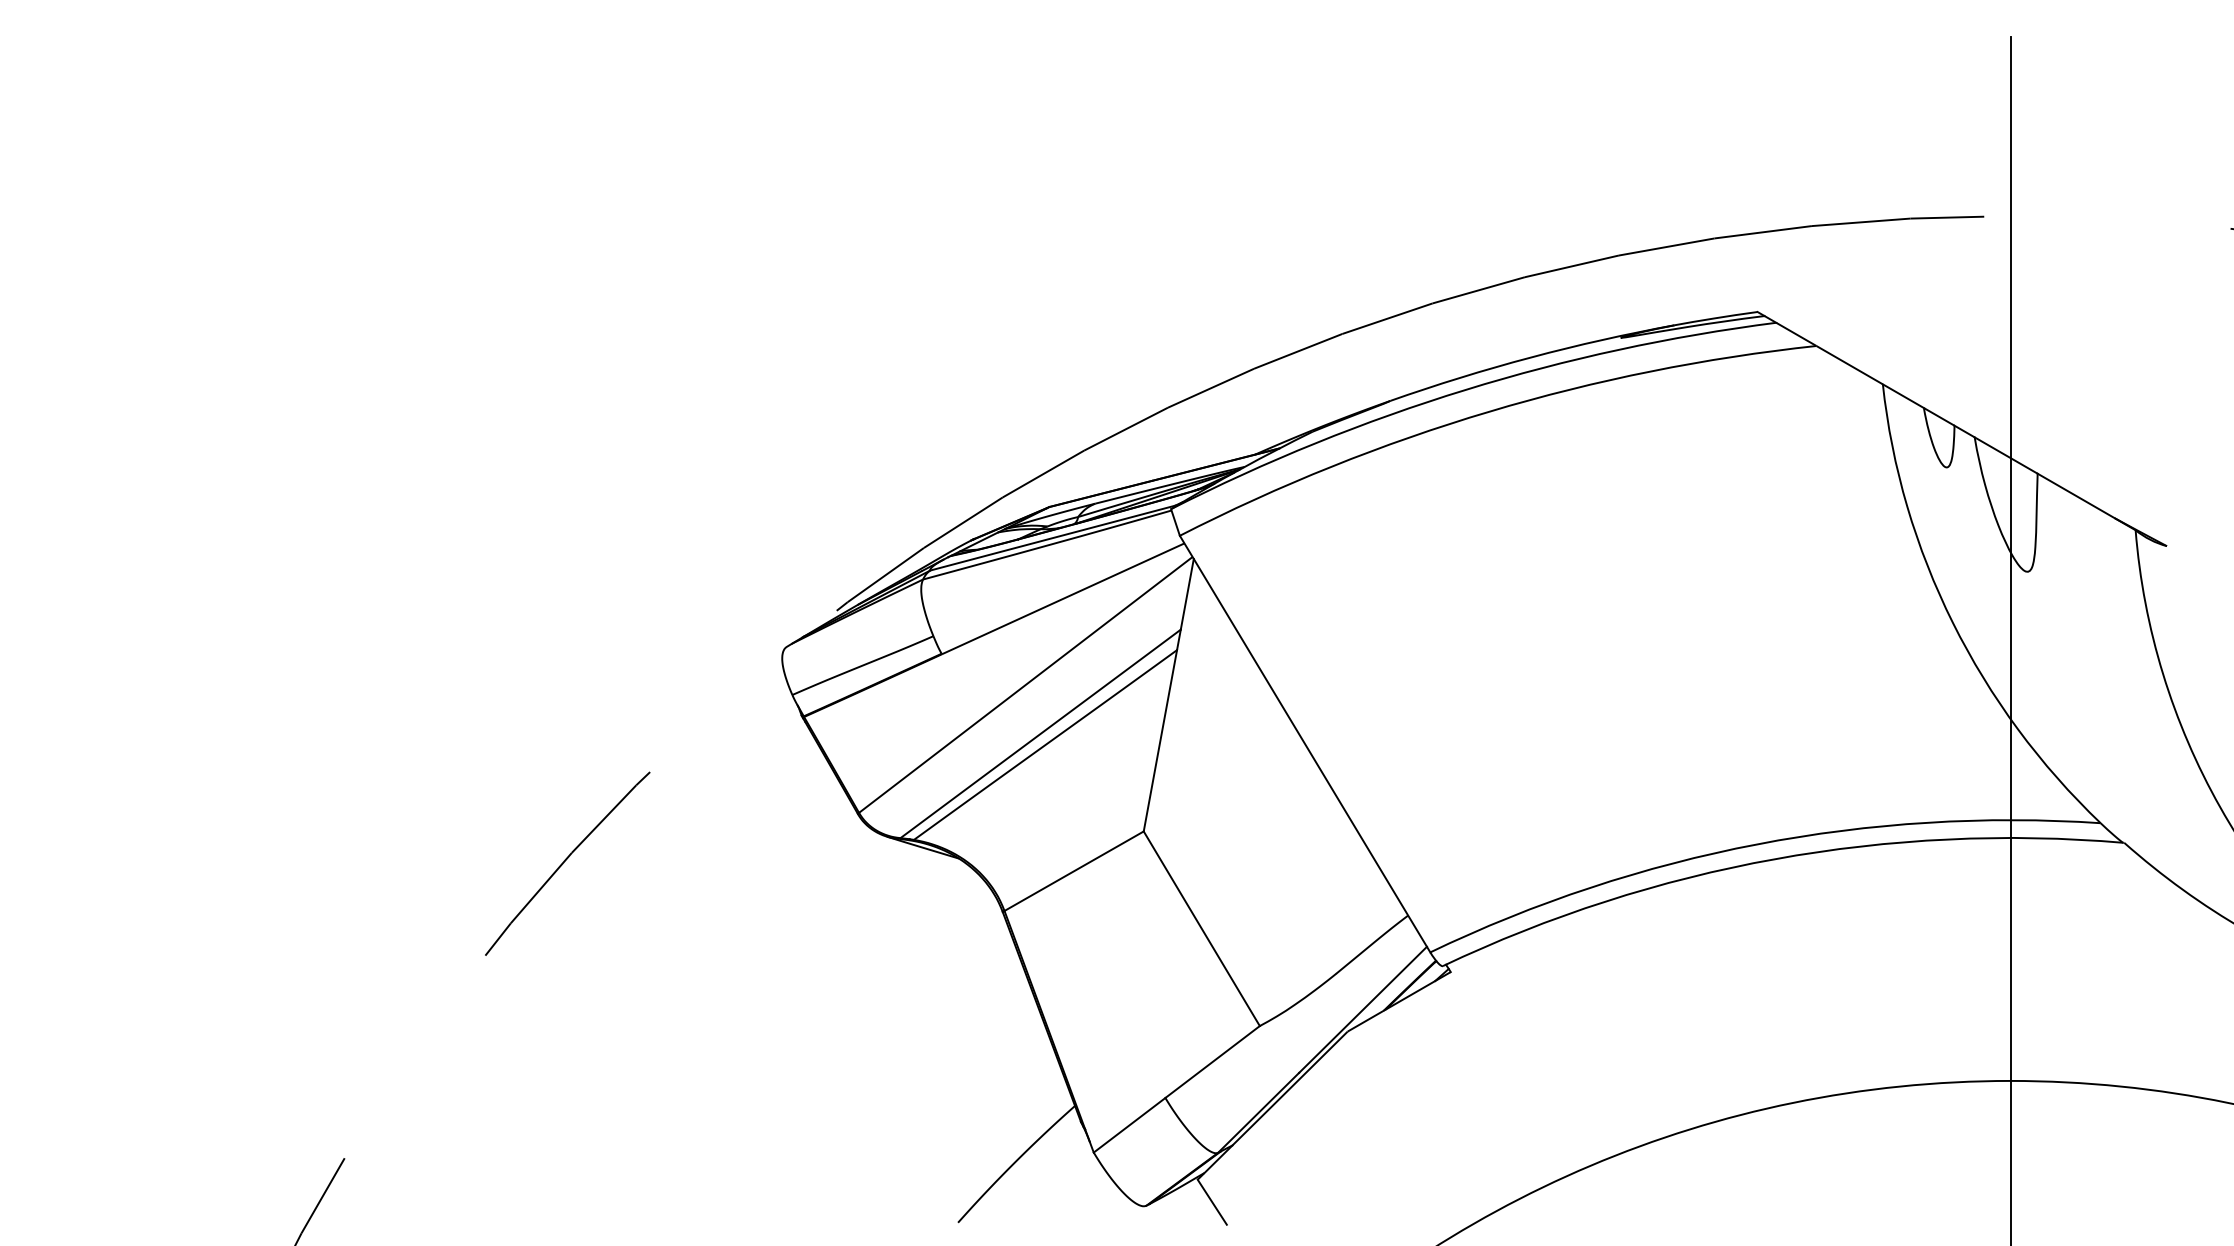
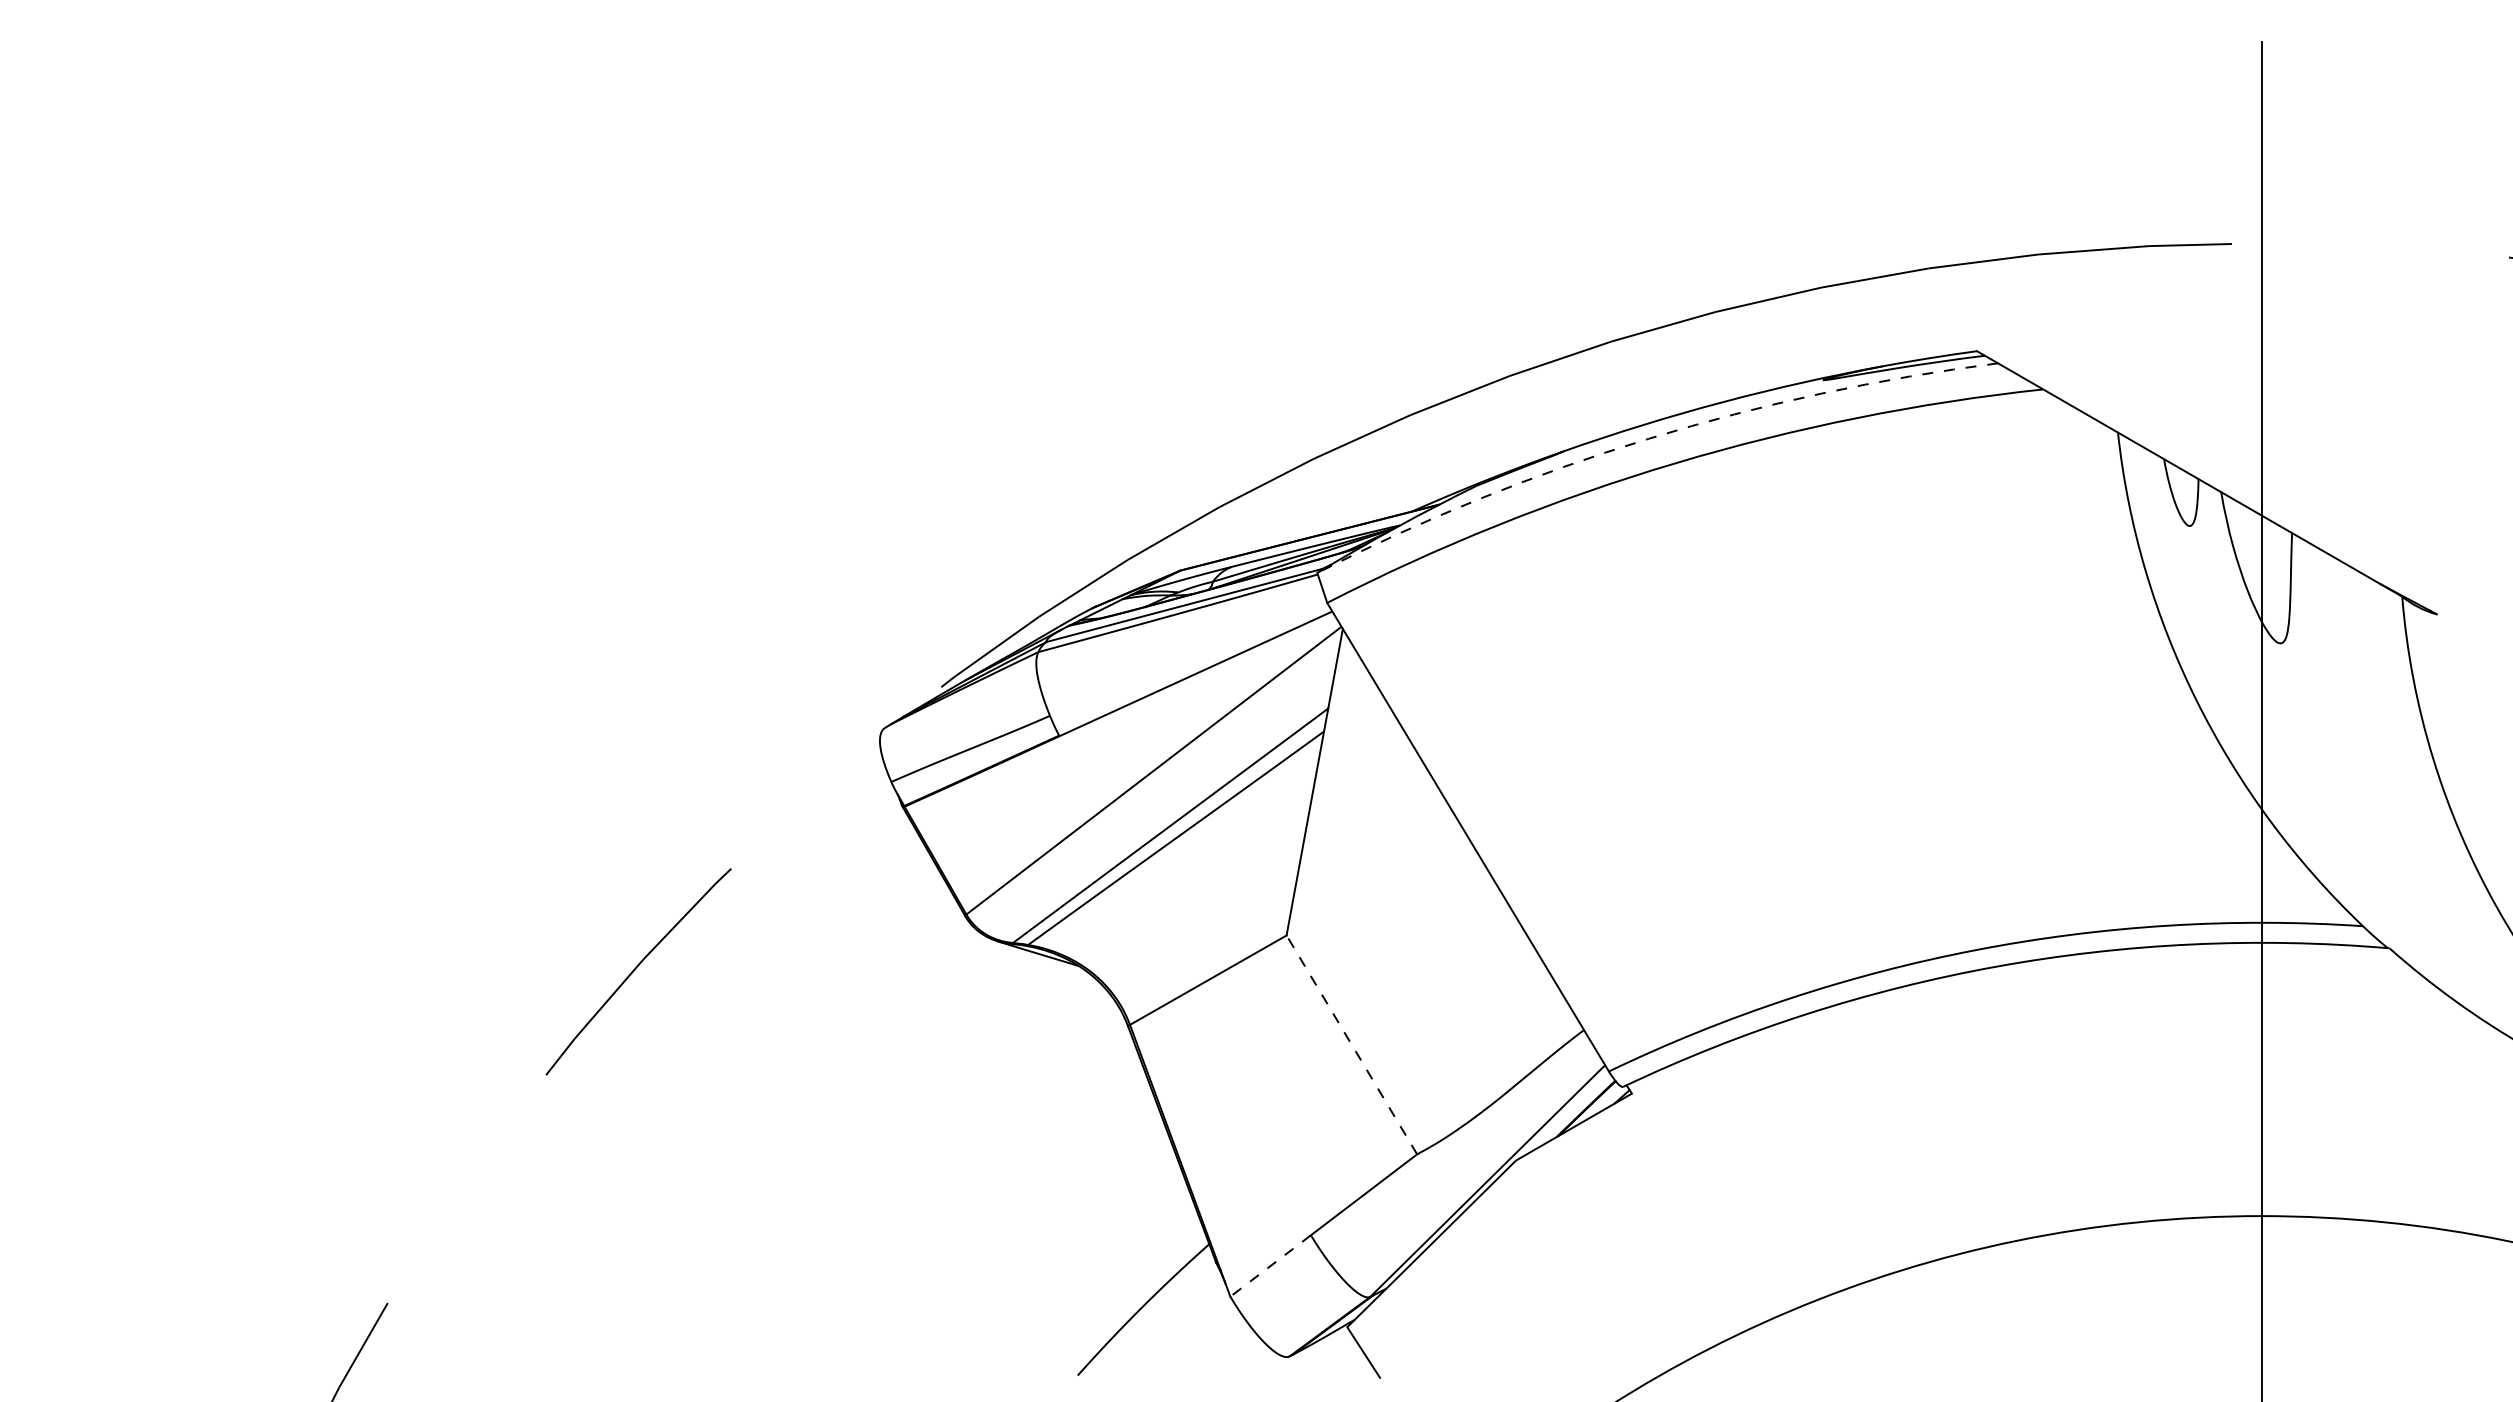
arc: (1465, 389) -> (1648, 438), solid -> dashed
line: (1201, 928) -> (1351, 1044), solid -> dashed
line: (1129, 1125) -> (1270, 1266), solid -> dashed

